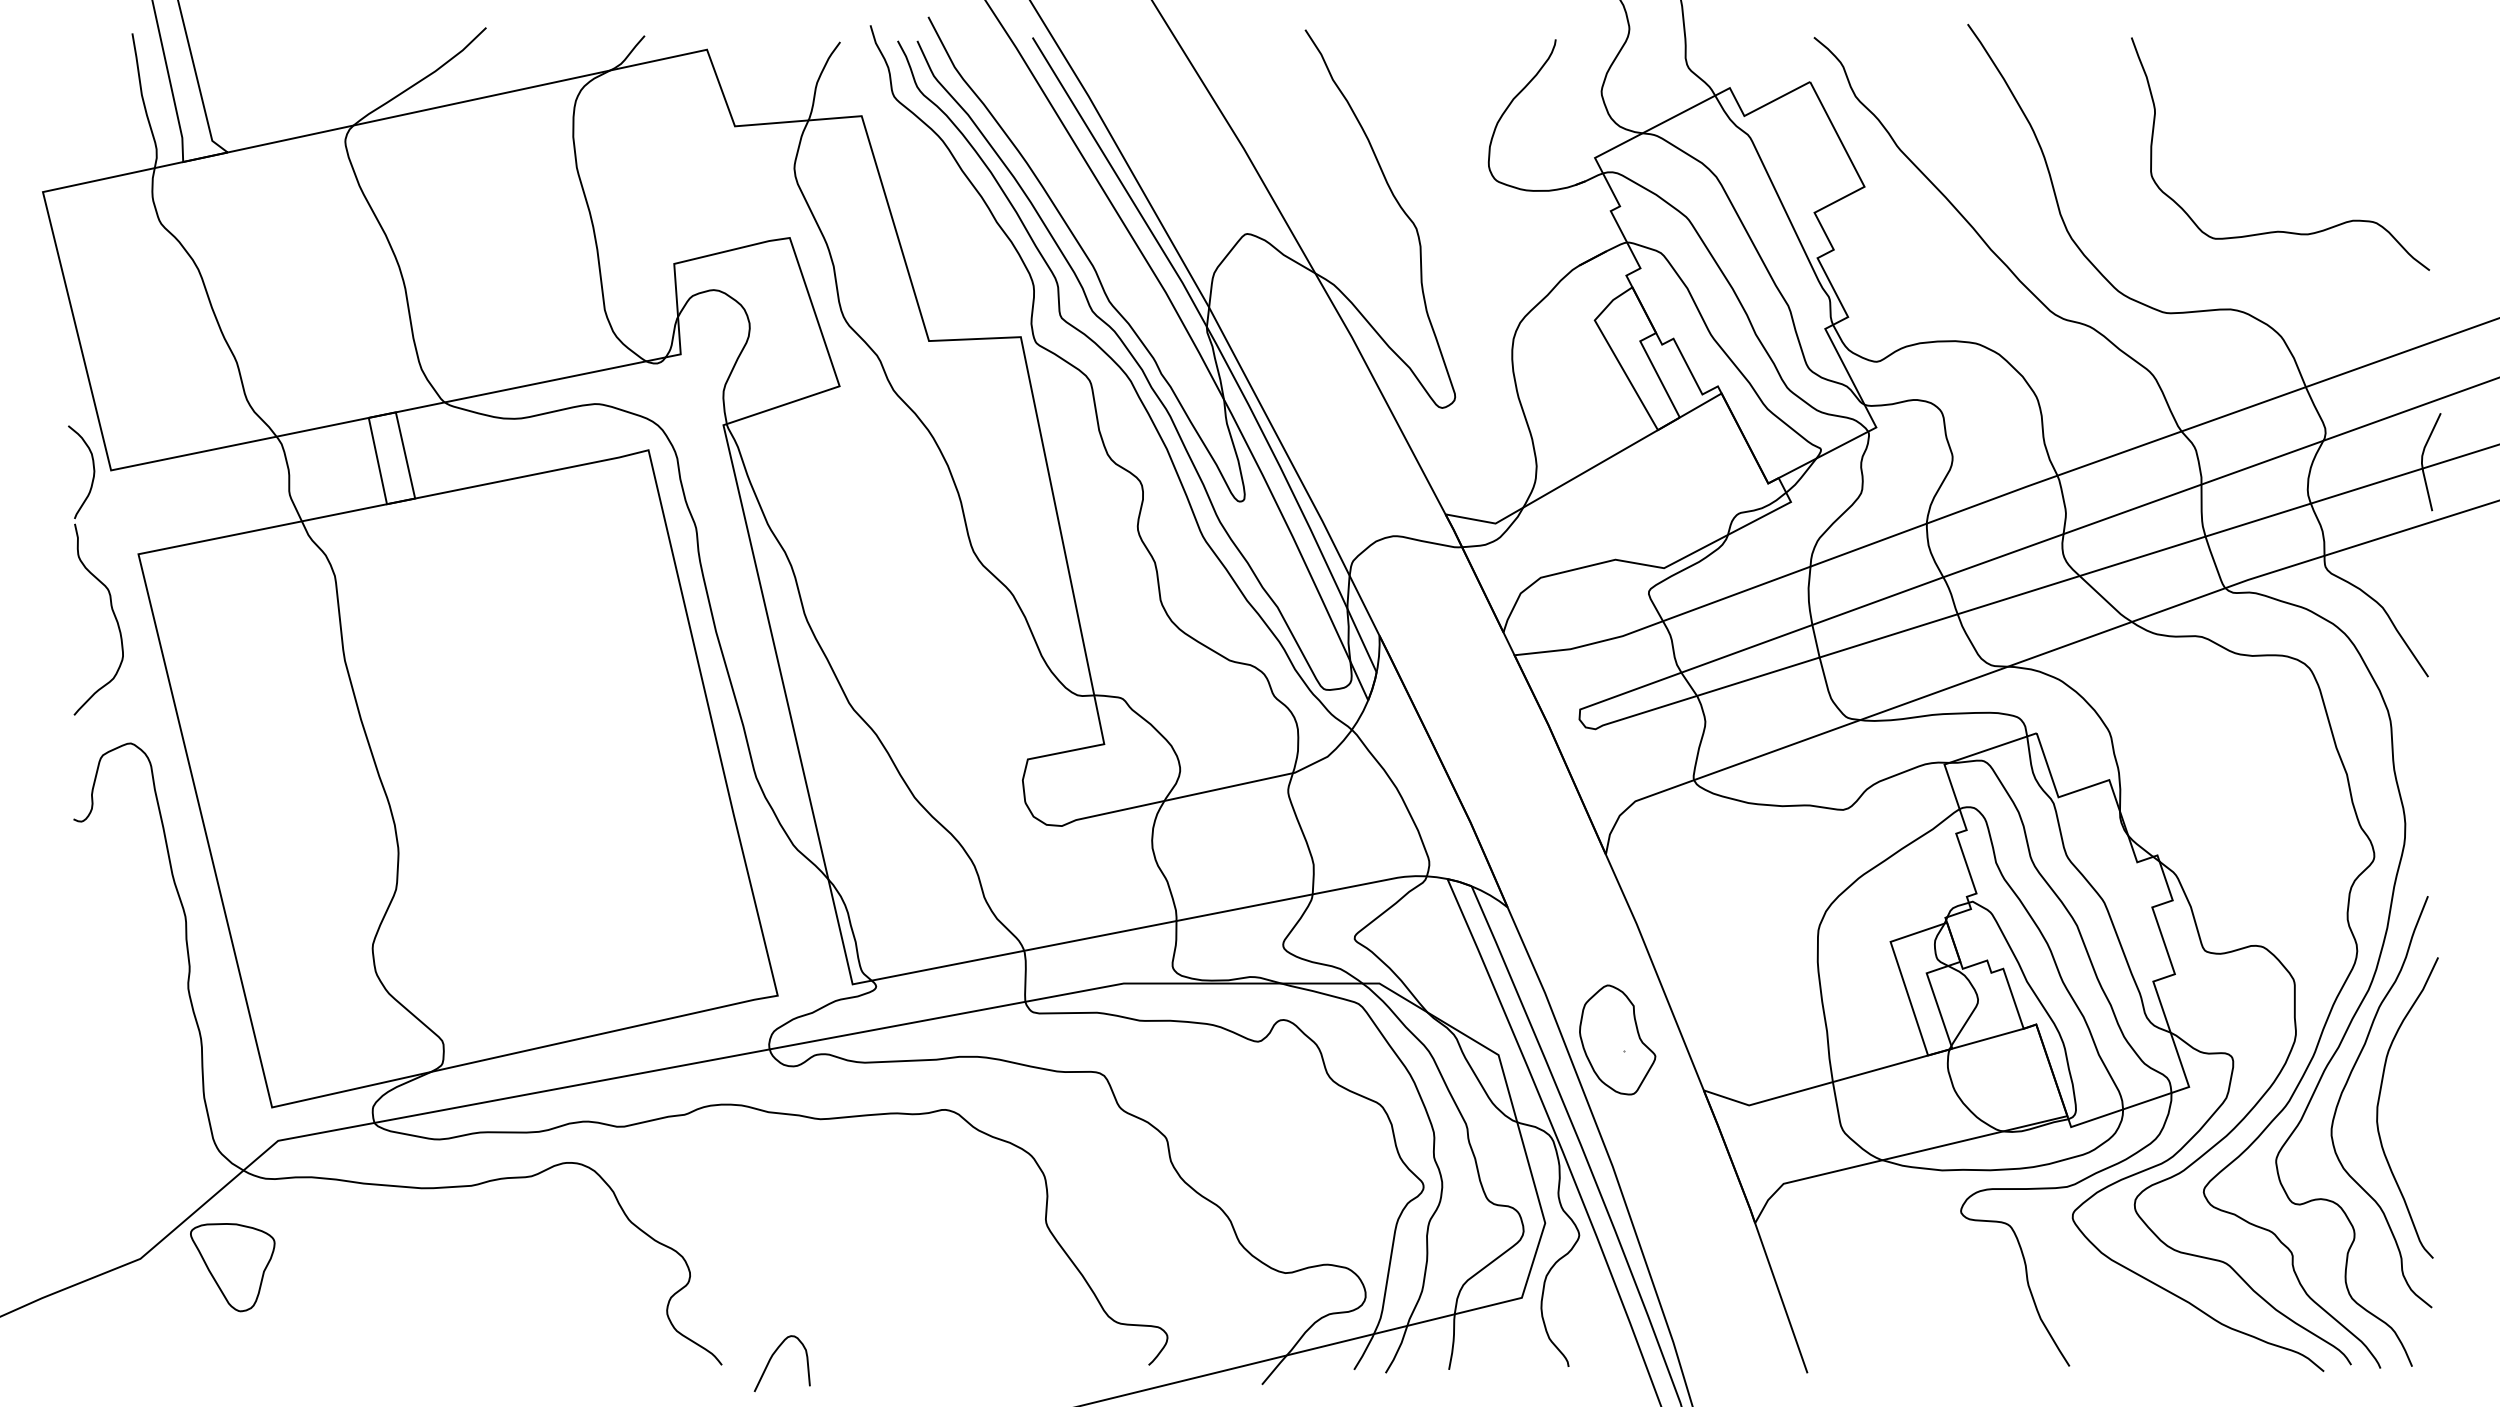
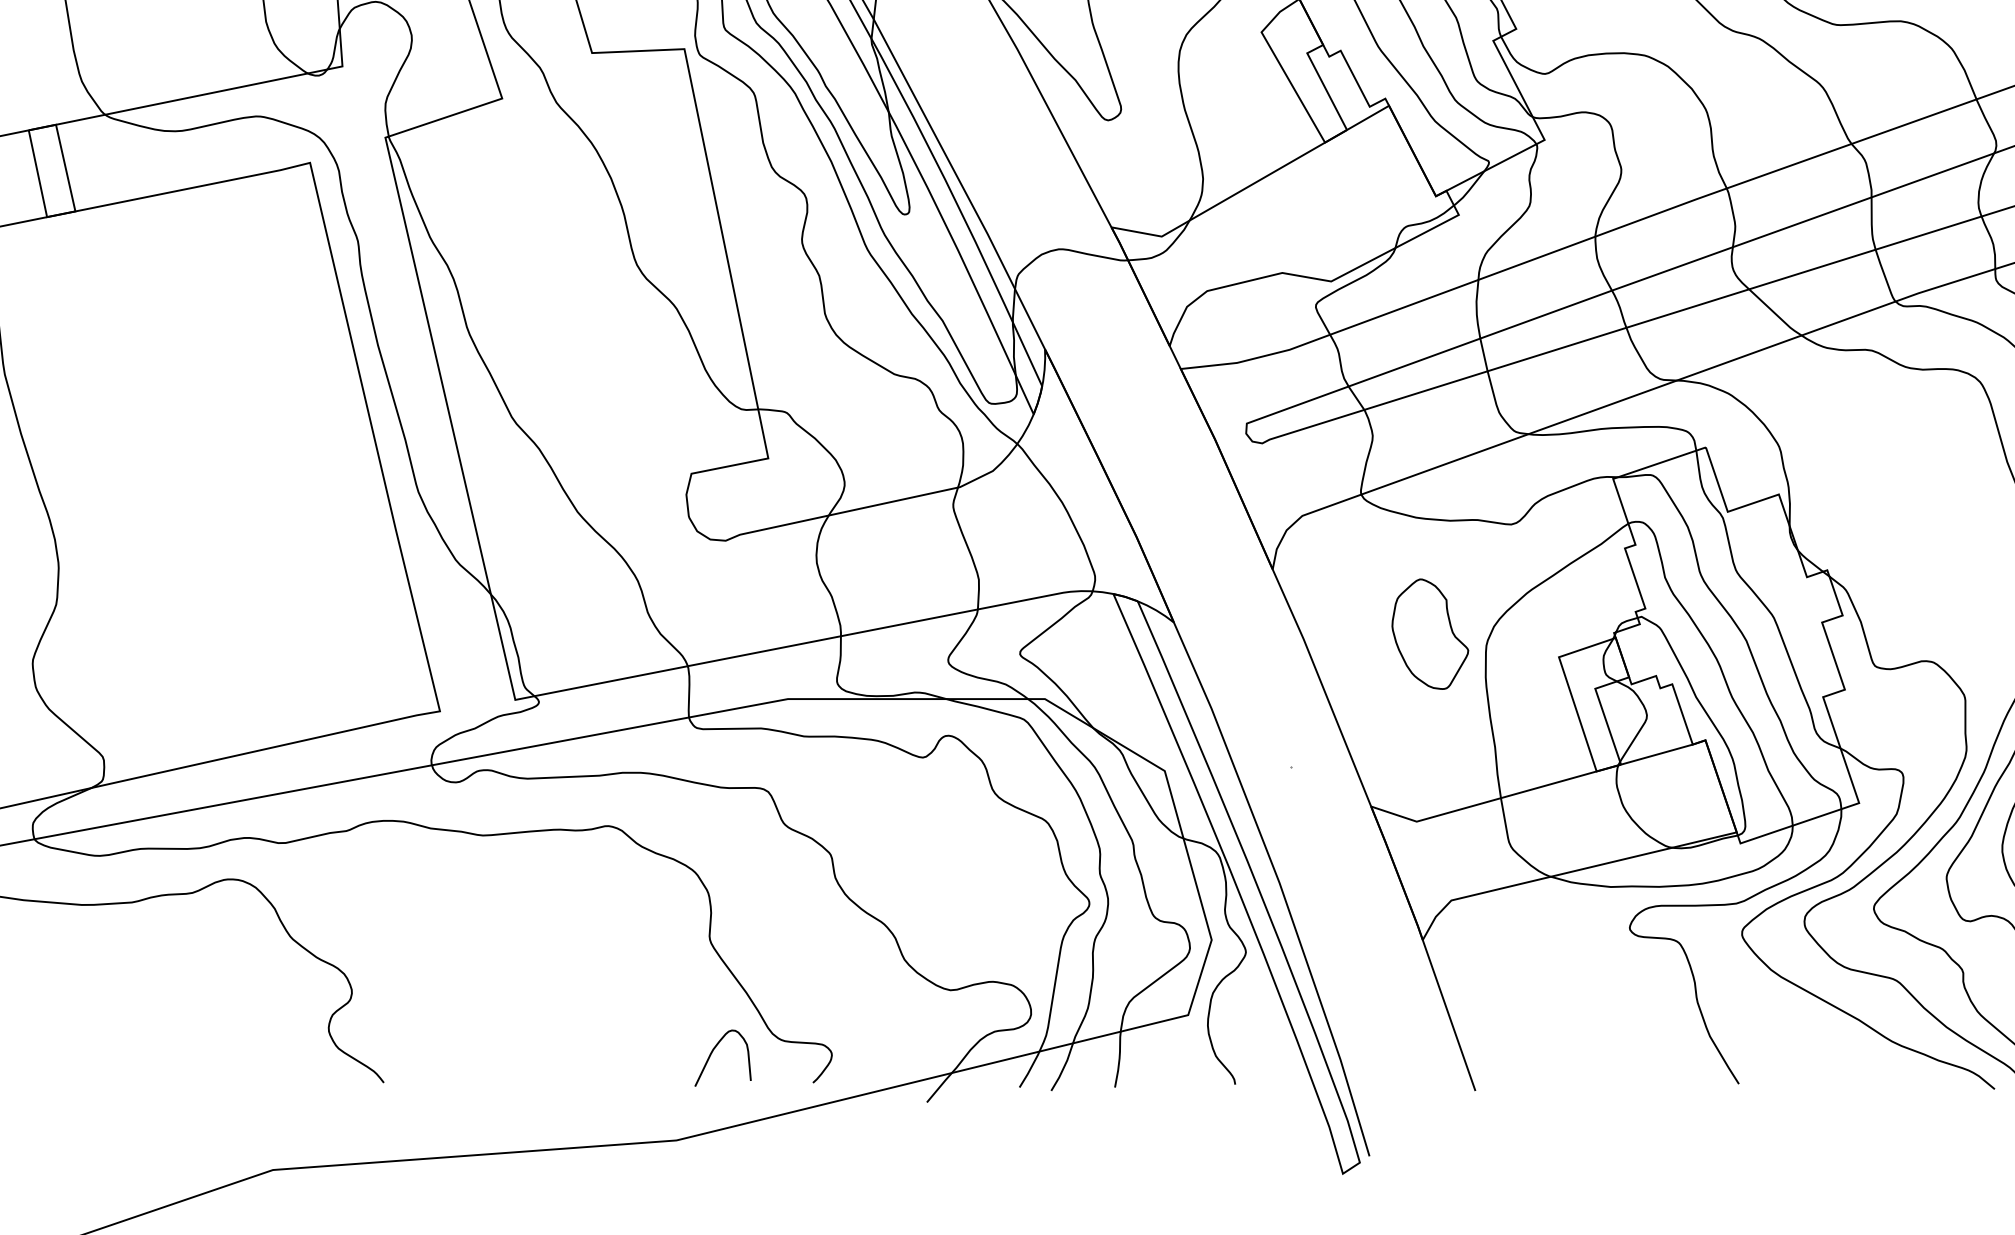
part: (1617, 1039) -> (1430, 633), moved
curve: (771, 1359) -> (712, 1053), moved

